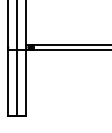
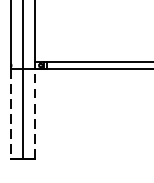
line: (8, 82) -> (11, 113), solid -> dashed
line: (25, 82) -> (35, 113), solid -> dashed

